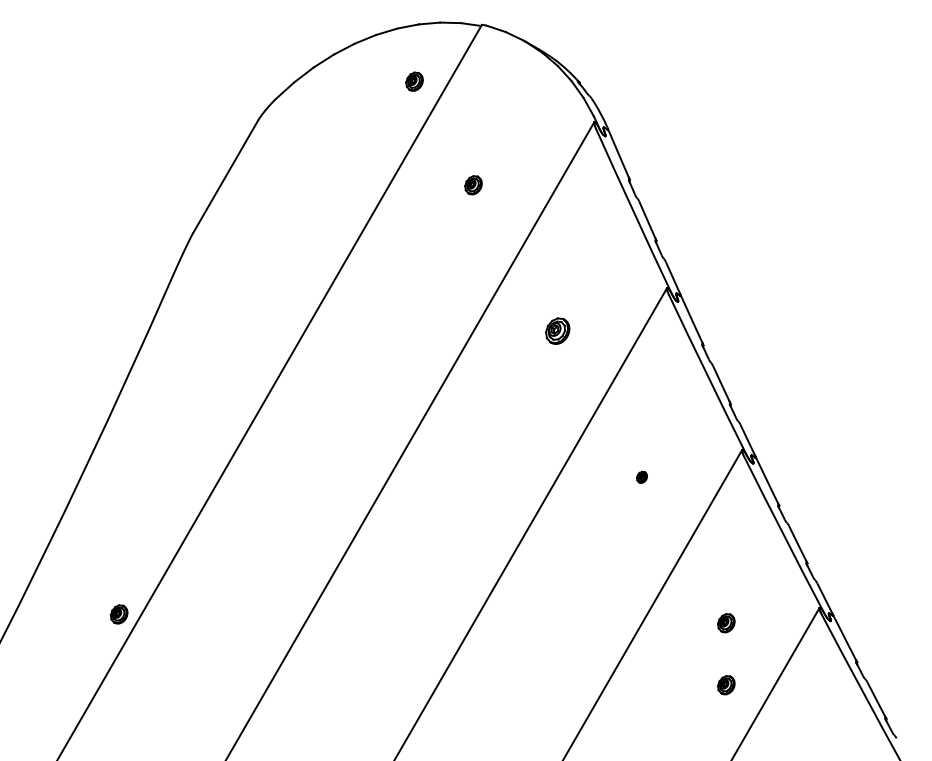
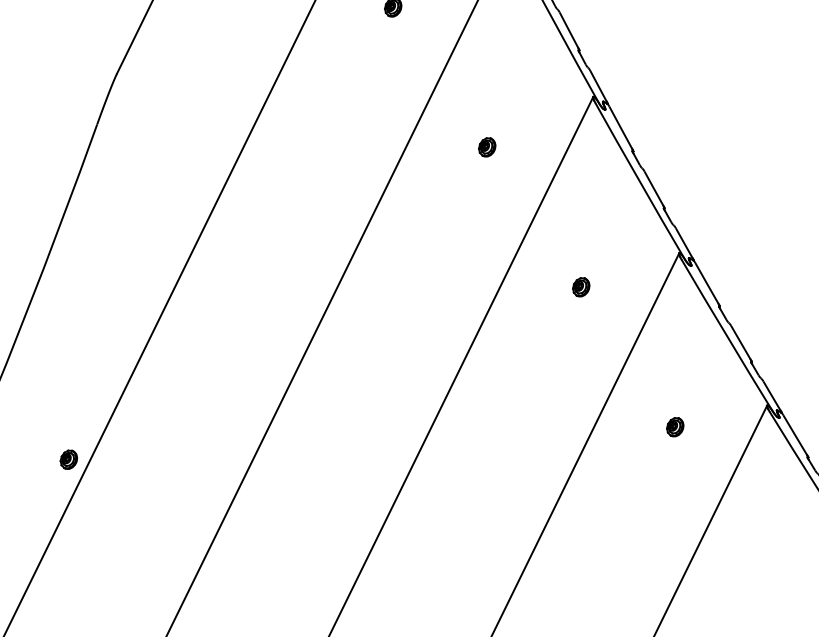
part: (557, 331) -> (486, 147), size x0.71
part: (641, 477) -> (580, 287), size x1.67
part: (726, 685) -> (679, 489), removed

